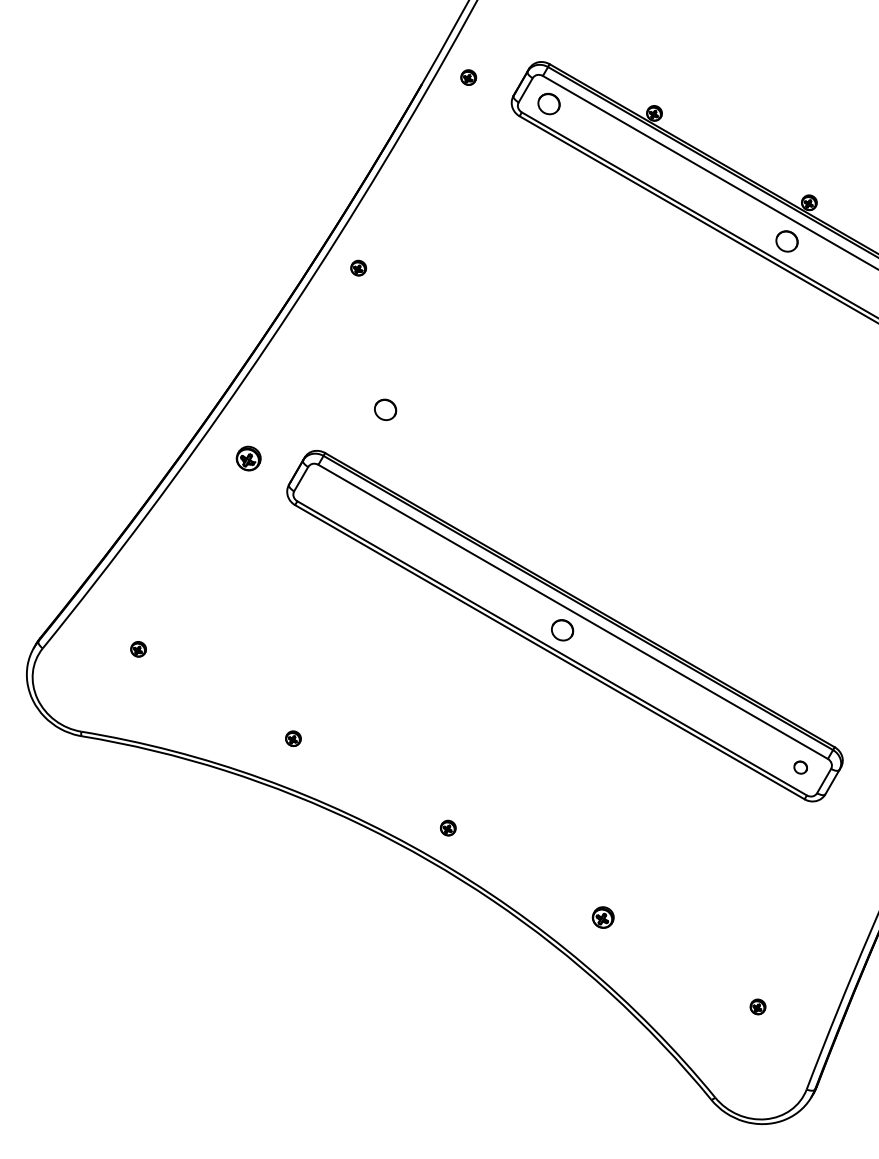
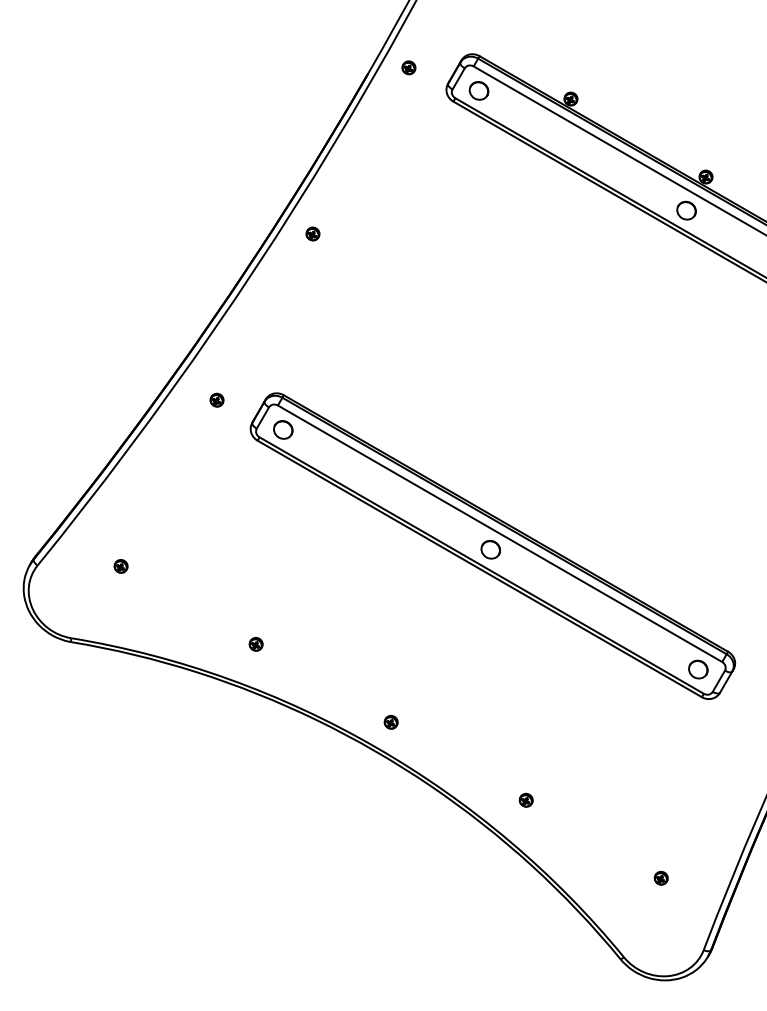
part: (385, 409) -> (283, 429), moved
part: (248, 458) -> (216, 399), size x0.62
part: (800, 767) -> (698, 669), size x1.67
part: (602, 917) -> (525, 800), size x0.71

